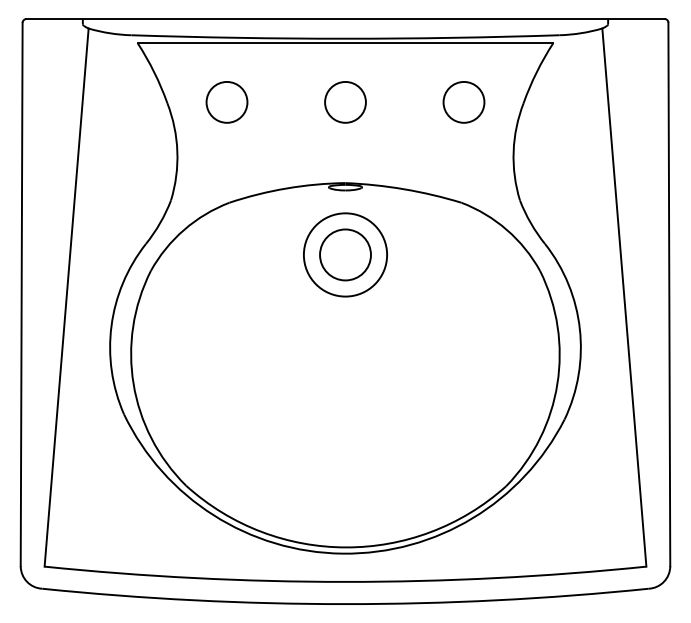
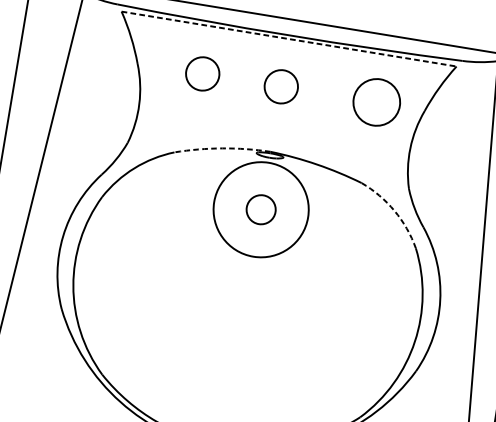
line: (345, 43) -> (289, 39), solid -> dashed
circle: (226, 102) -> (202, 73), moved
circle: (463, 102) -> (376, 102), size x1.4
arc: (286, 188) -> (222, 148), solid -> dashed
arc: (506, 229) -> (394, 210), solid -> dashed
circle: (345, 254) -> (261, 209), size x0.7
circle: (345, 254) -> (261, 209), size x1.4

